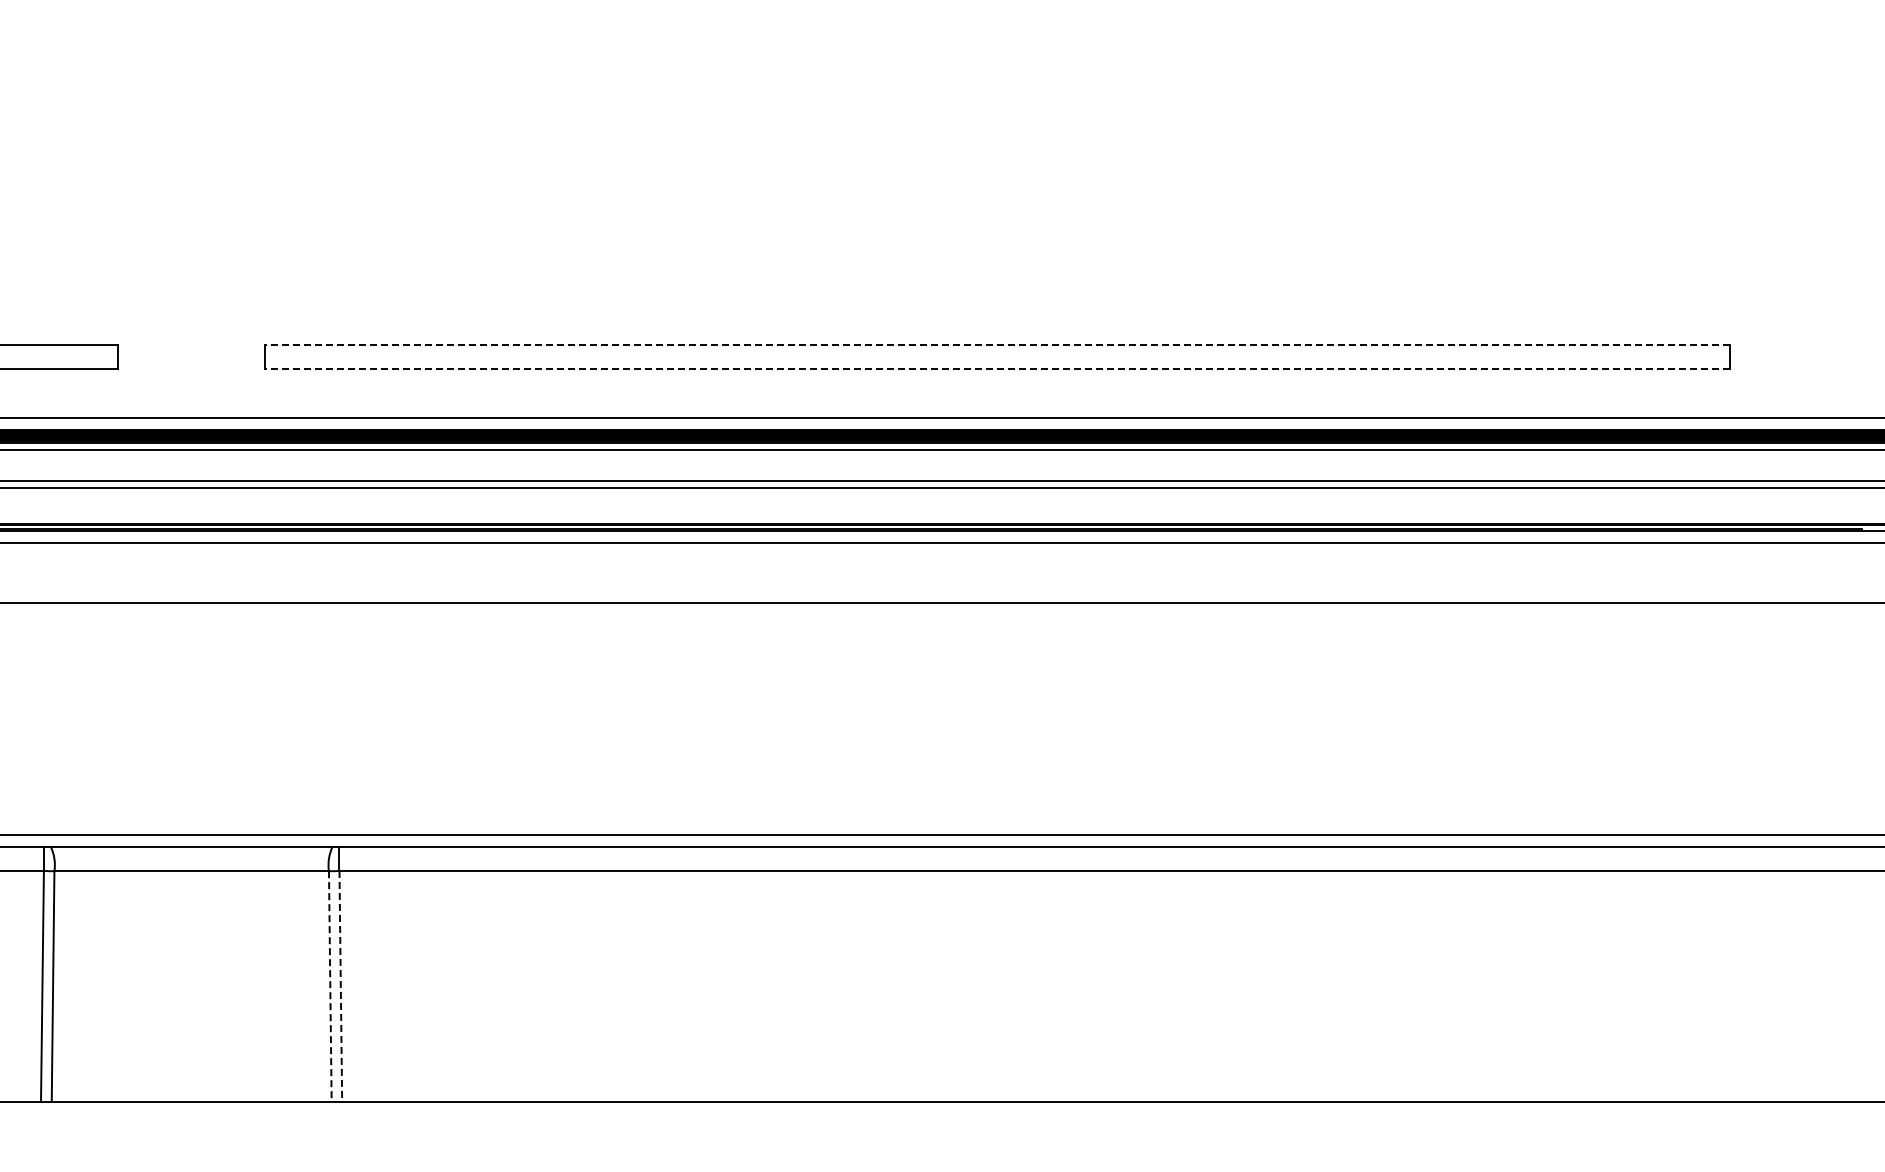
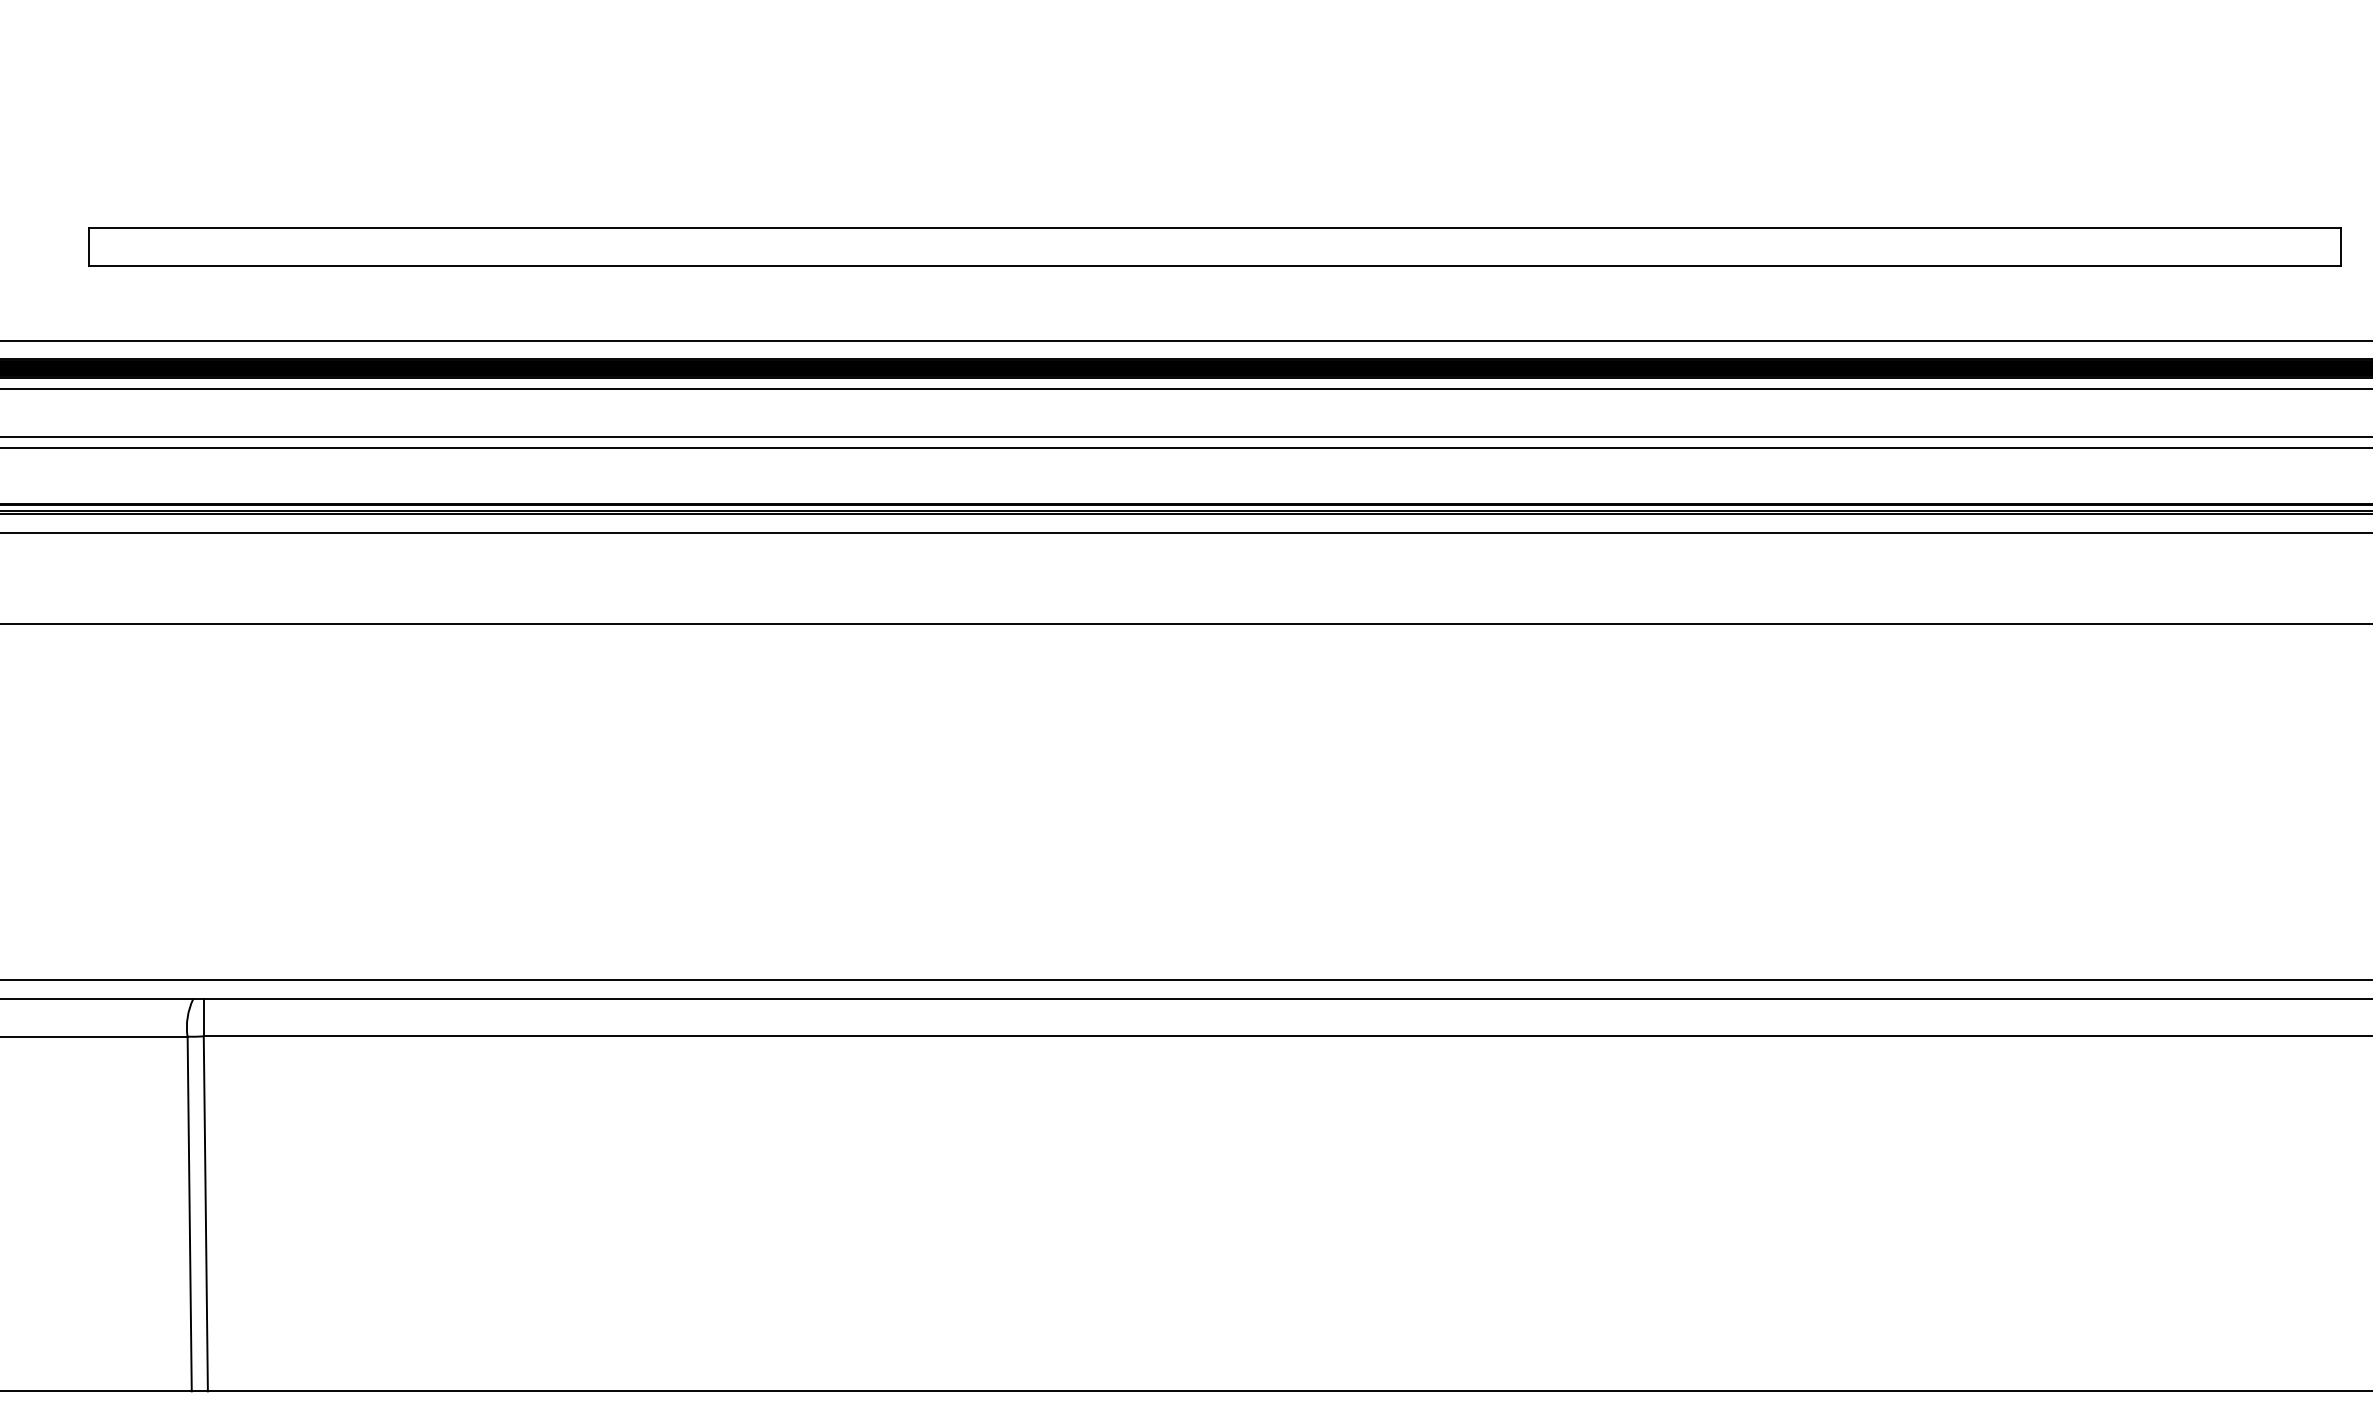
line: (997, 345) -> (1214, 229), dashed -> solid
line: (997, 369) -> (1214, 265), dashed -> solid
line: (340, 986) -> (205, 1213), dashed -> solid
line: (330, 987) -> (189, 1215), dashed -> solid

